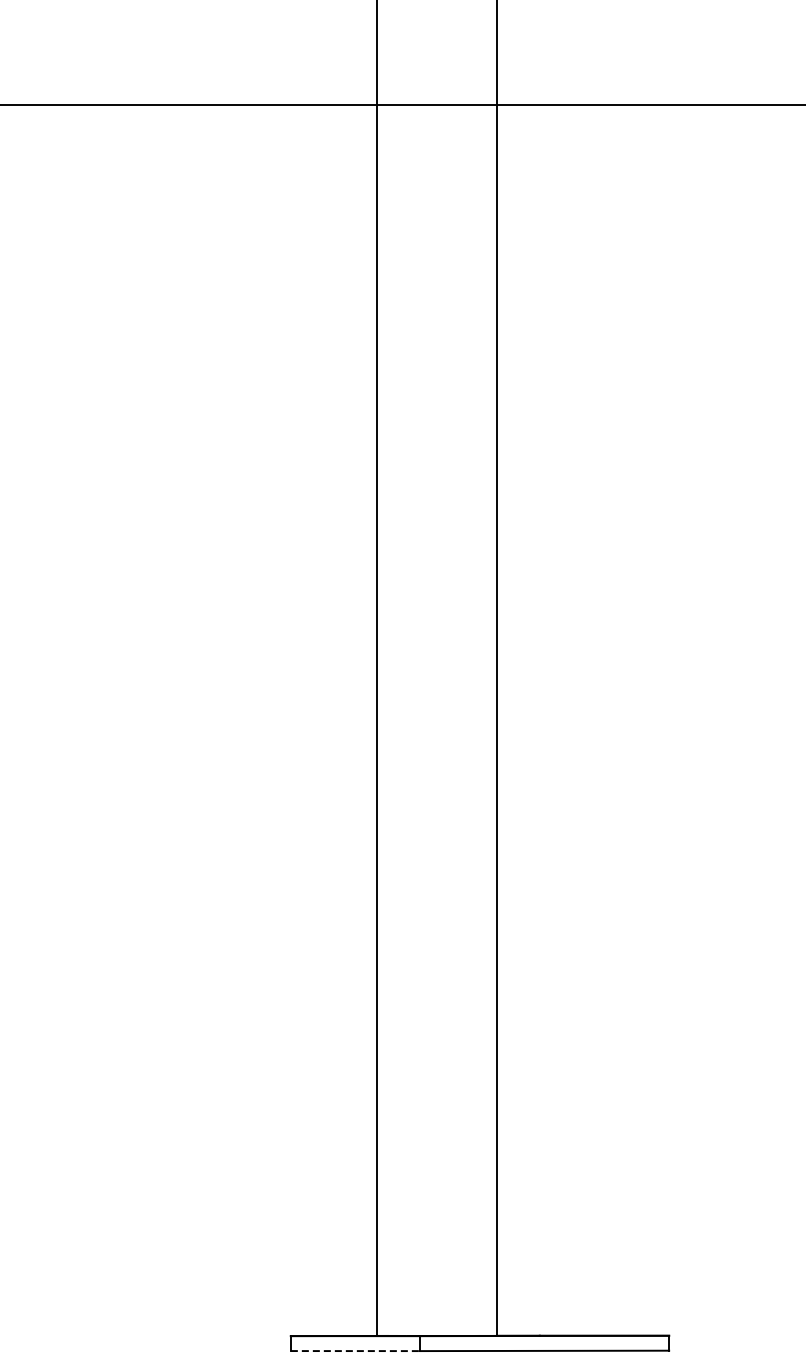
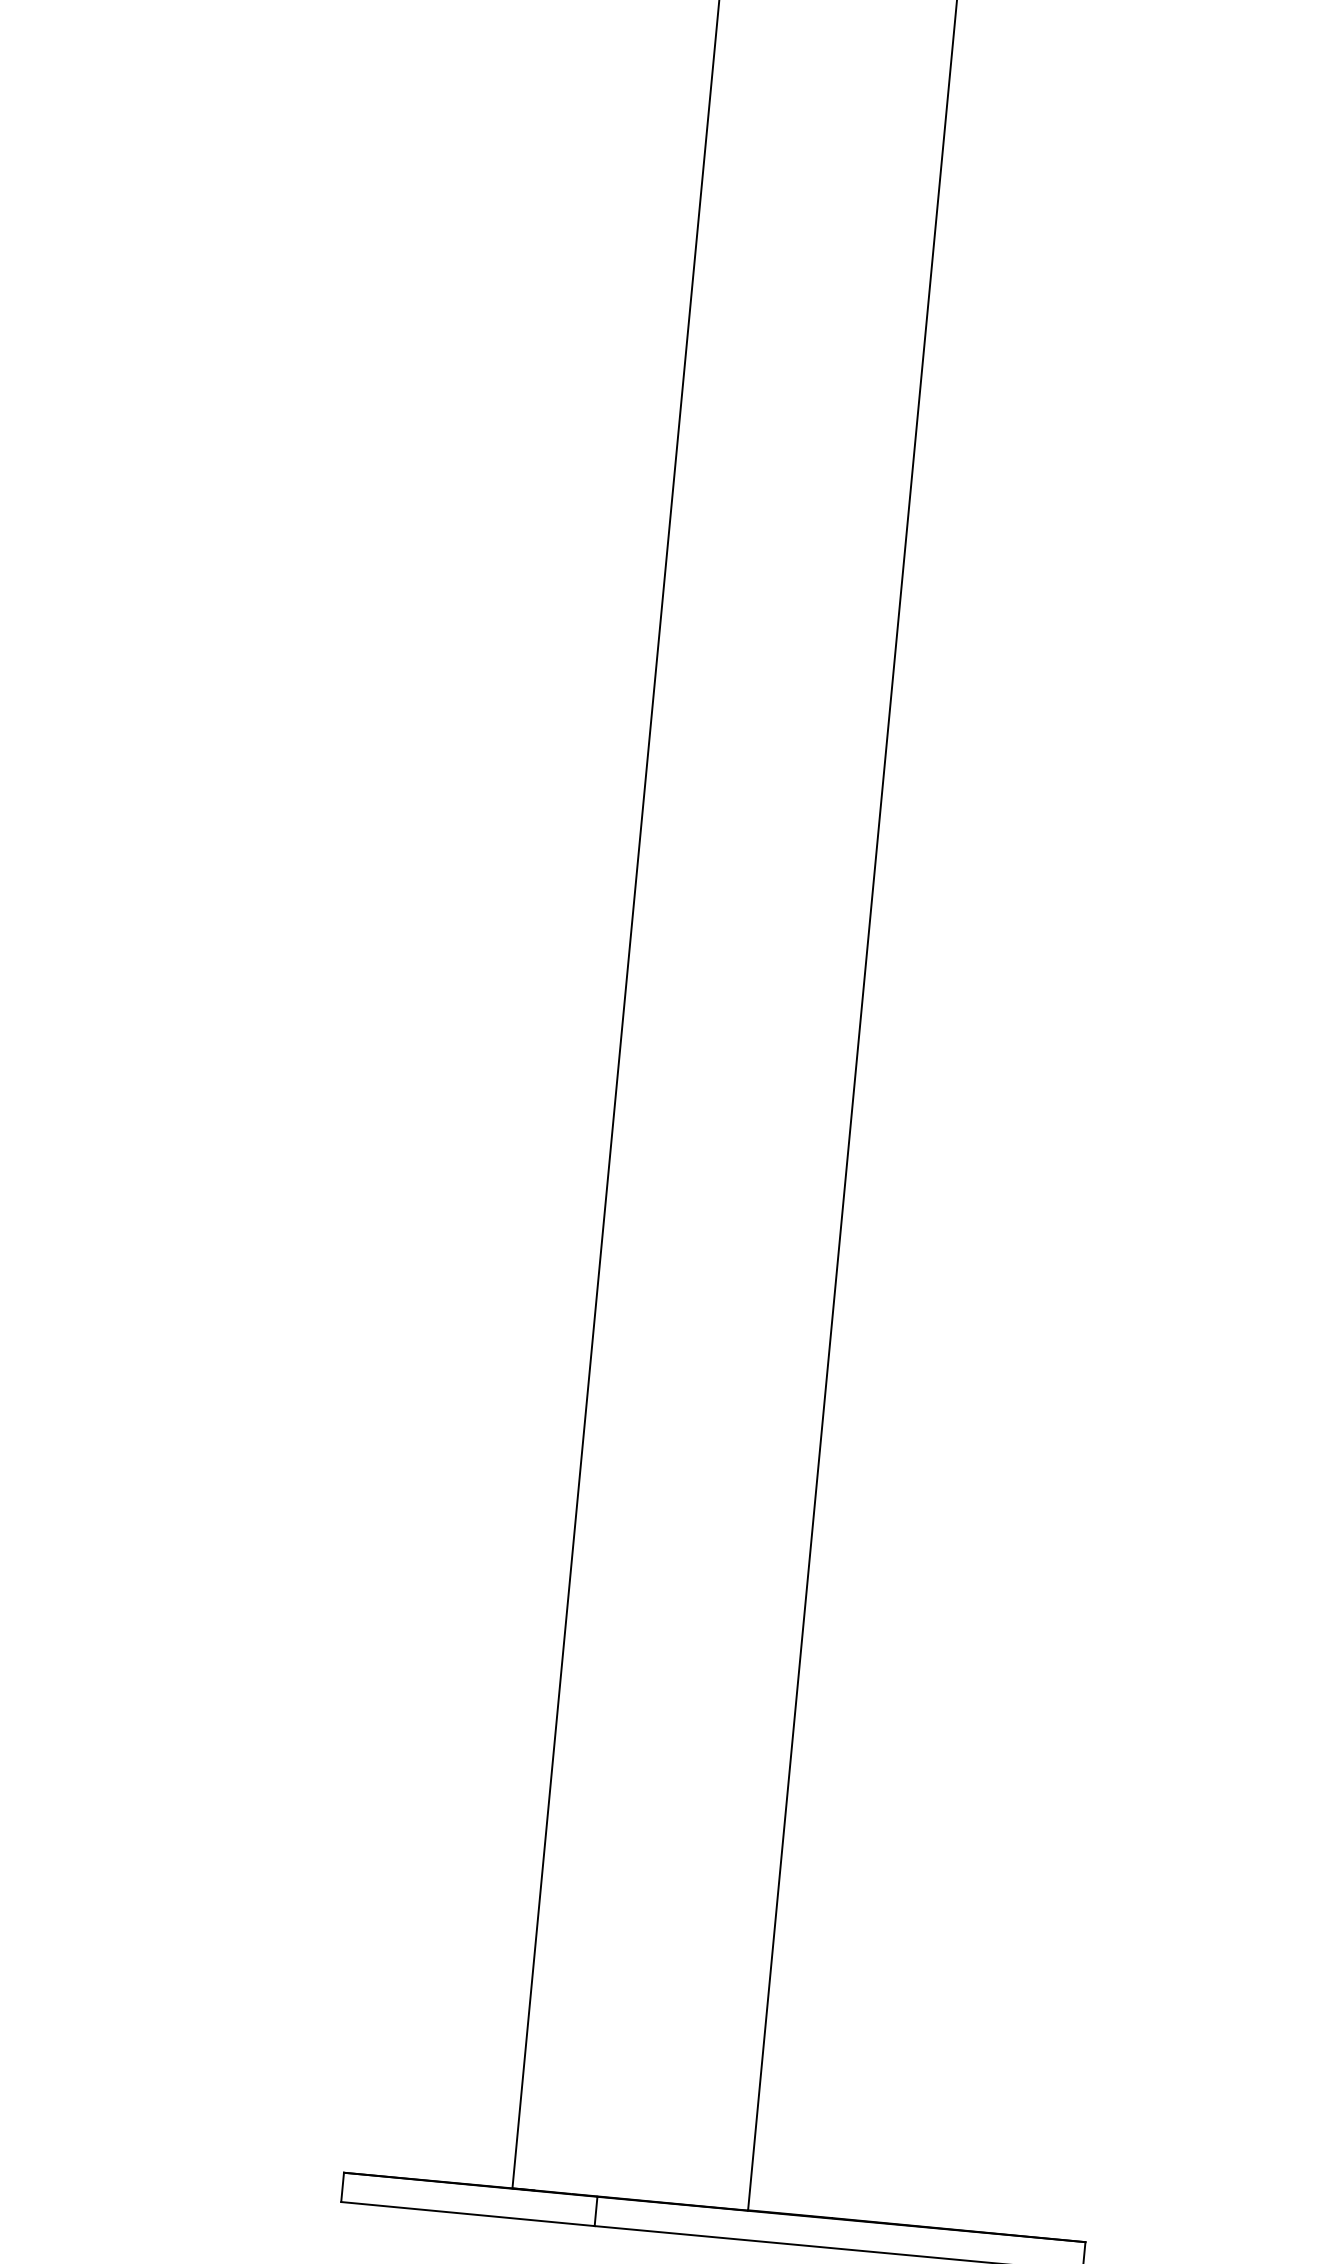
line: (355, 1351) -> (467, 2214), dashed -> solid

